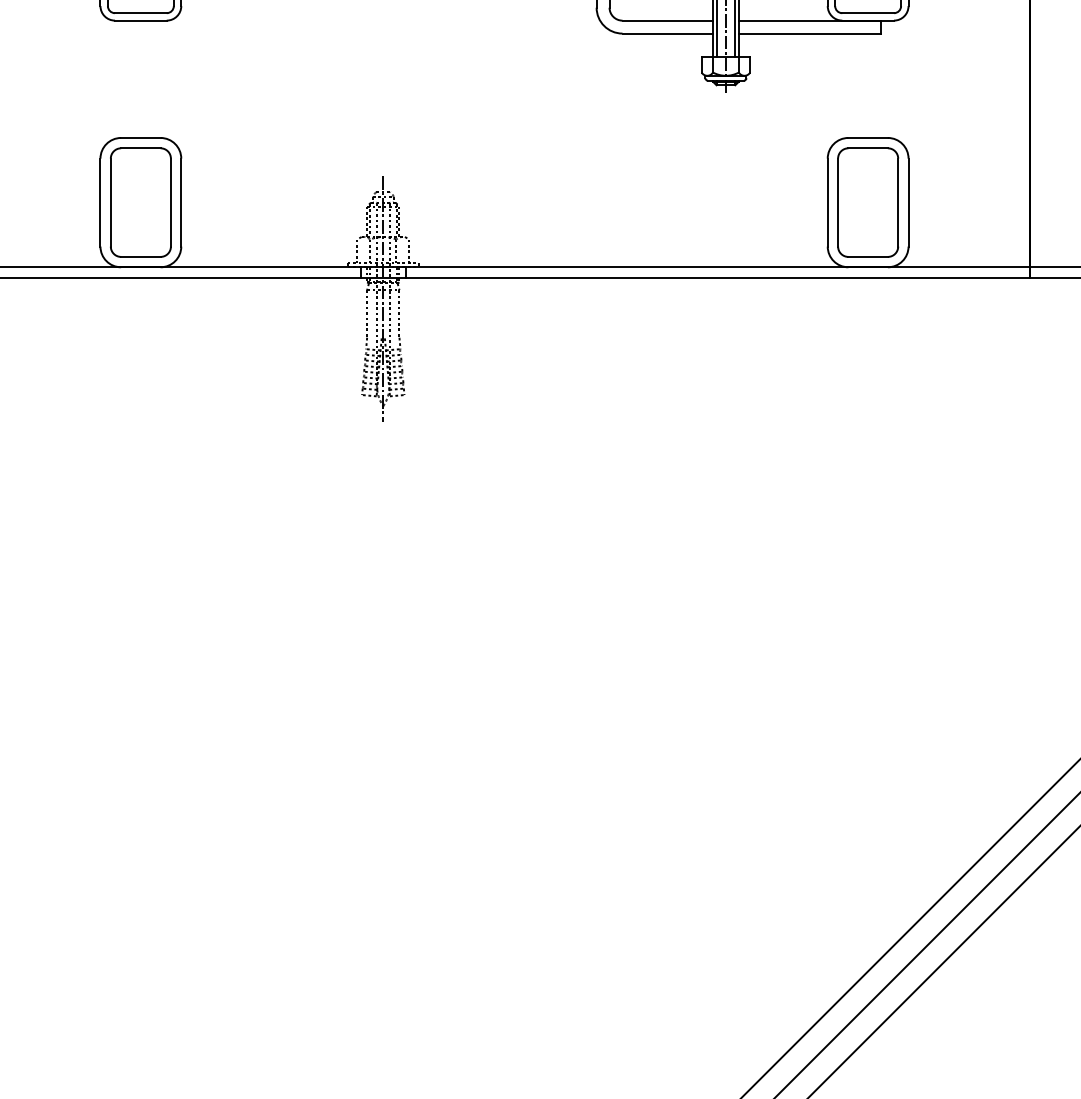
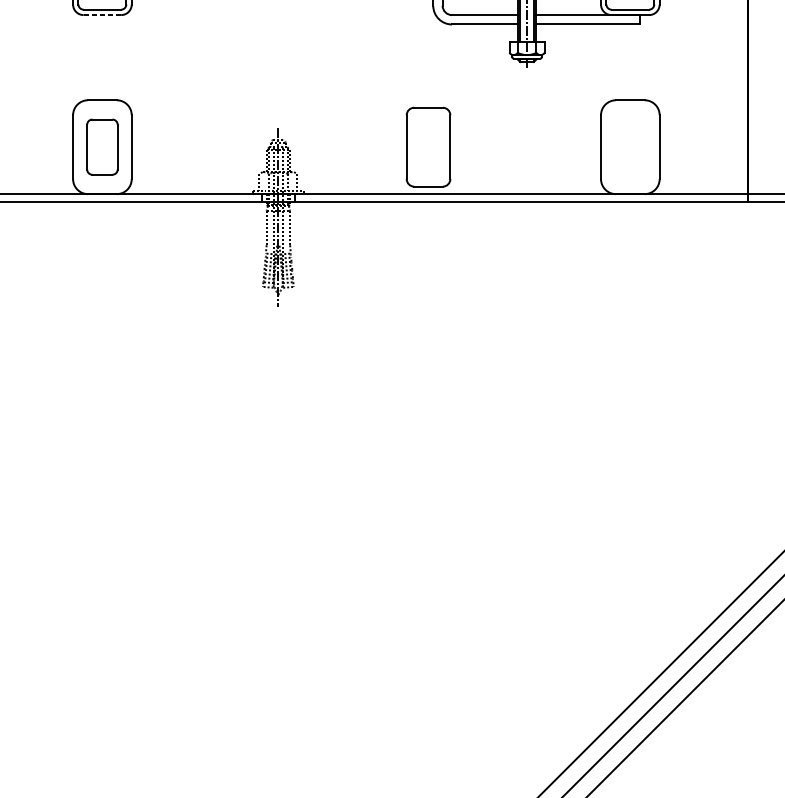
line: (140, 20) -> (102, 14), solid -> dashed
part: (140, 202) -> (102, 147), size x0.7
part: (868, 202) -> (428, 147), moved

